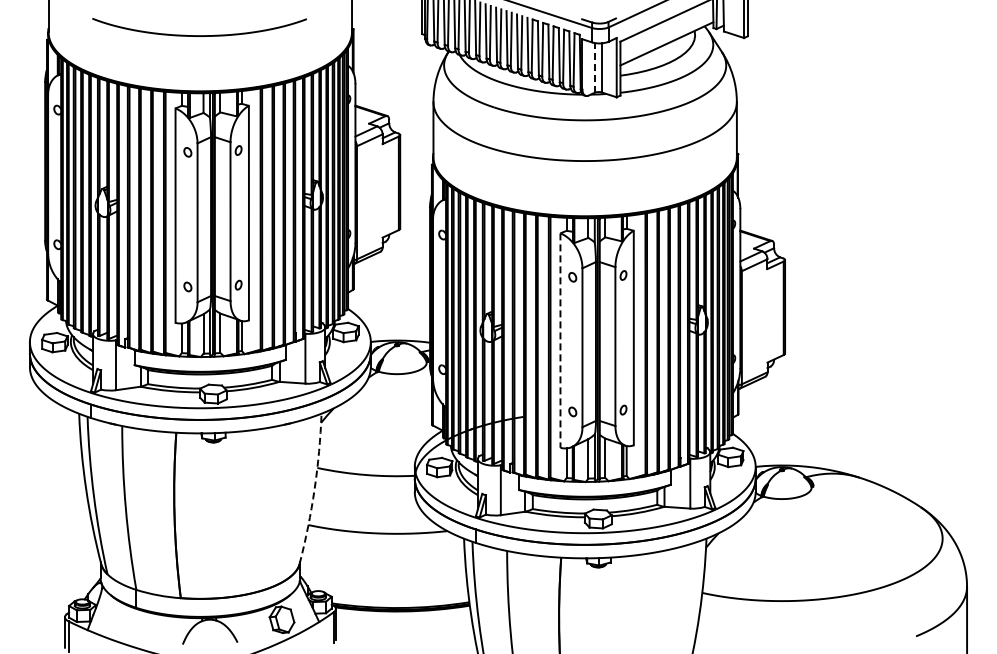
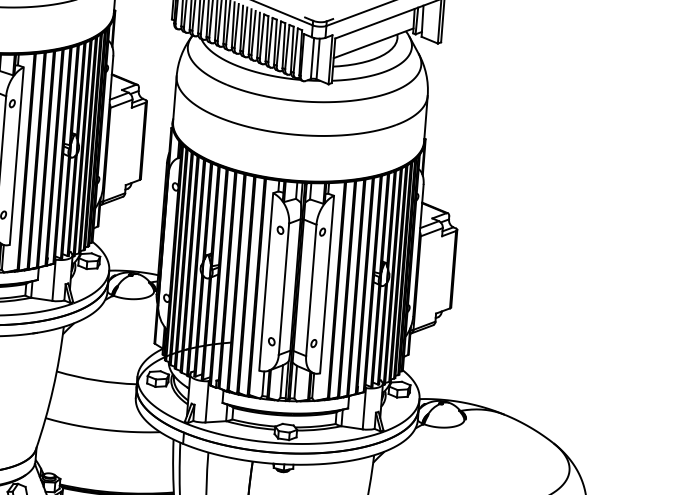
line: (594, 67) -> (312, 58), dashed -> solid
line: (560, 341) -> (266, 282), dashed -> solid
arc: (314, 489) -> (53, 389), dashed -> solid

